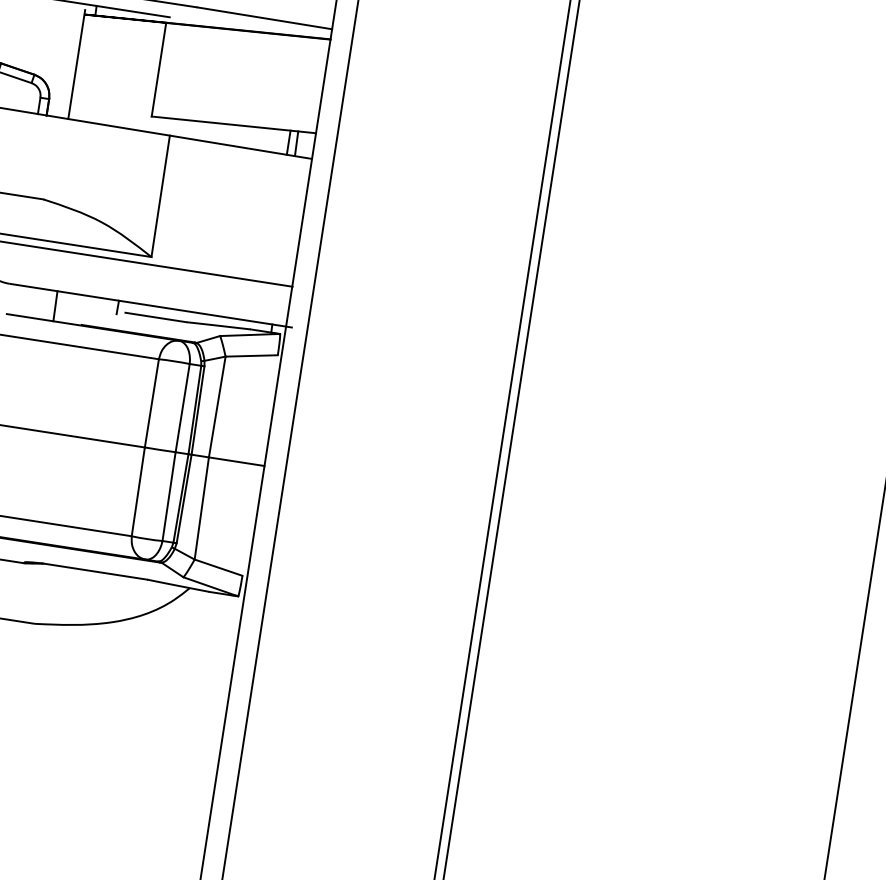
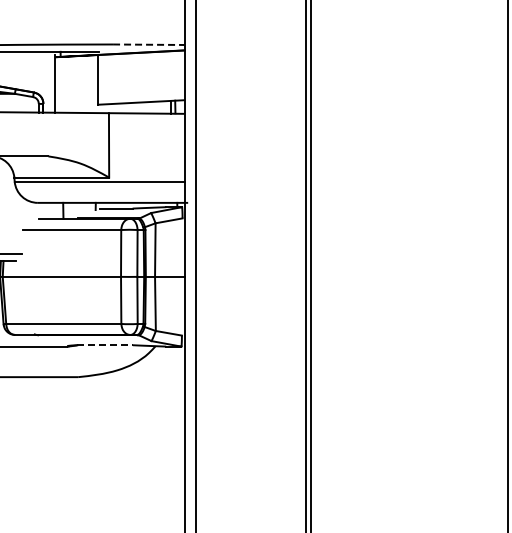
line: (264, 17) -> (148, 44), solid -> dashed
line: (95, 572) -> (105, 345), solid -> dashed

